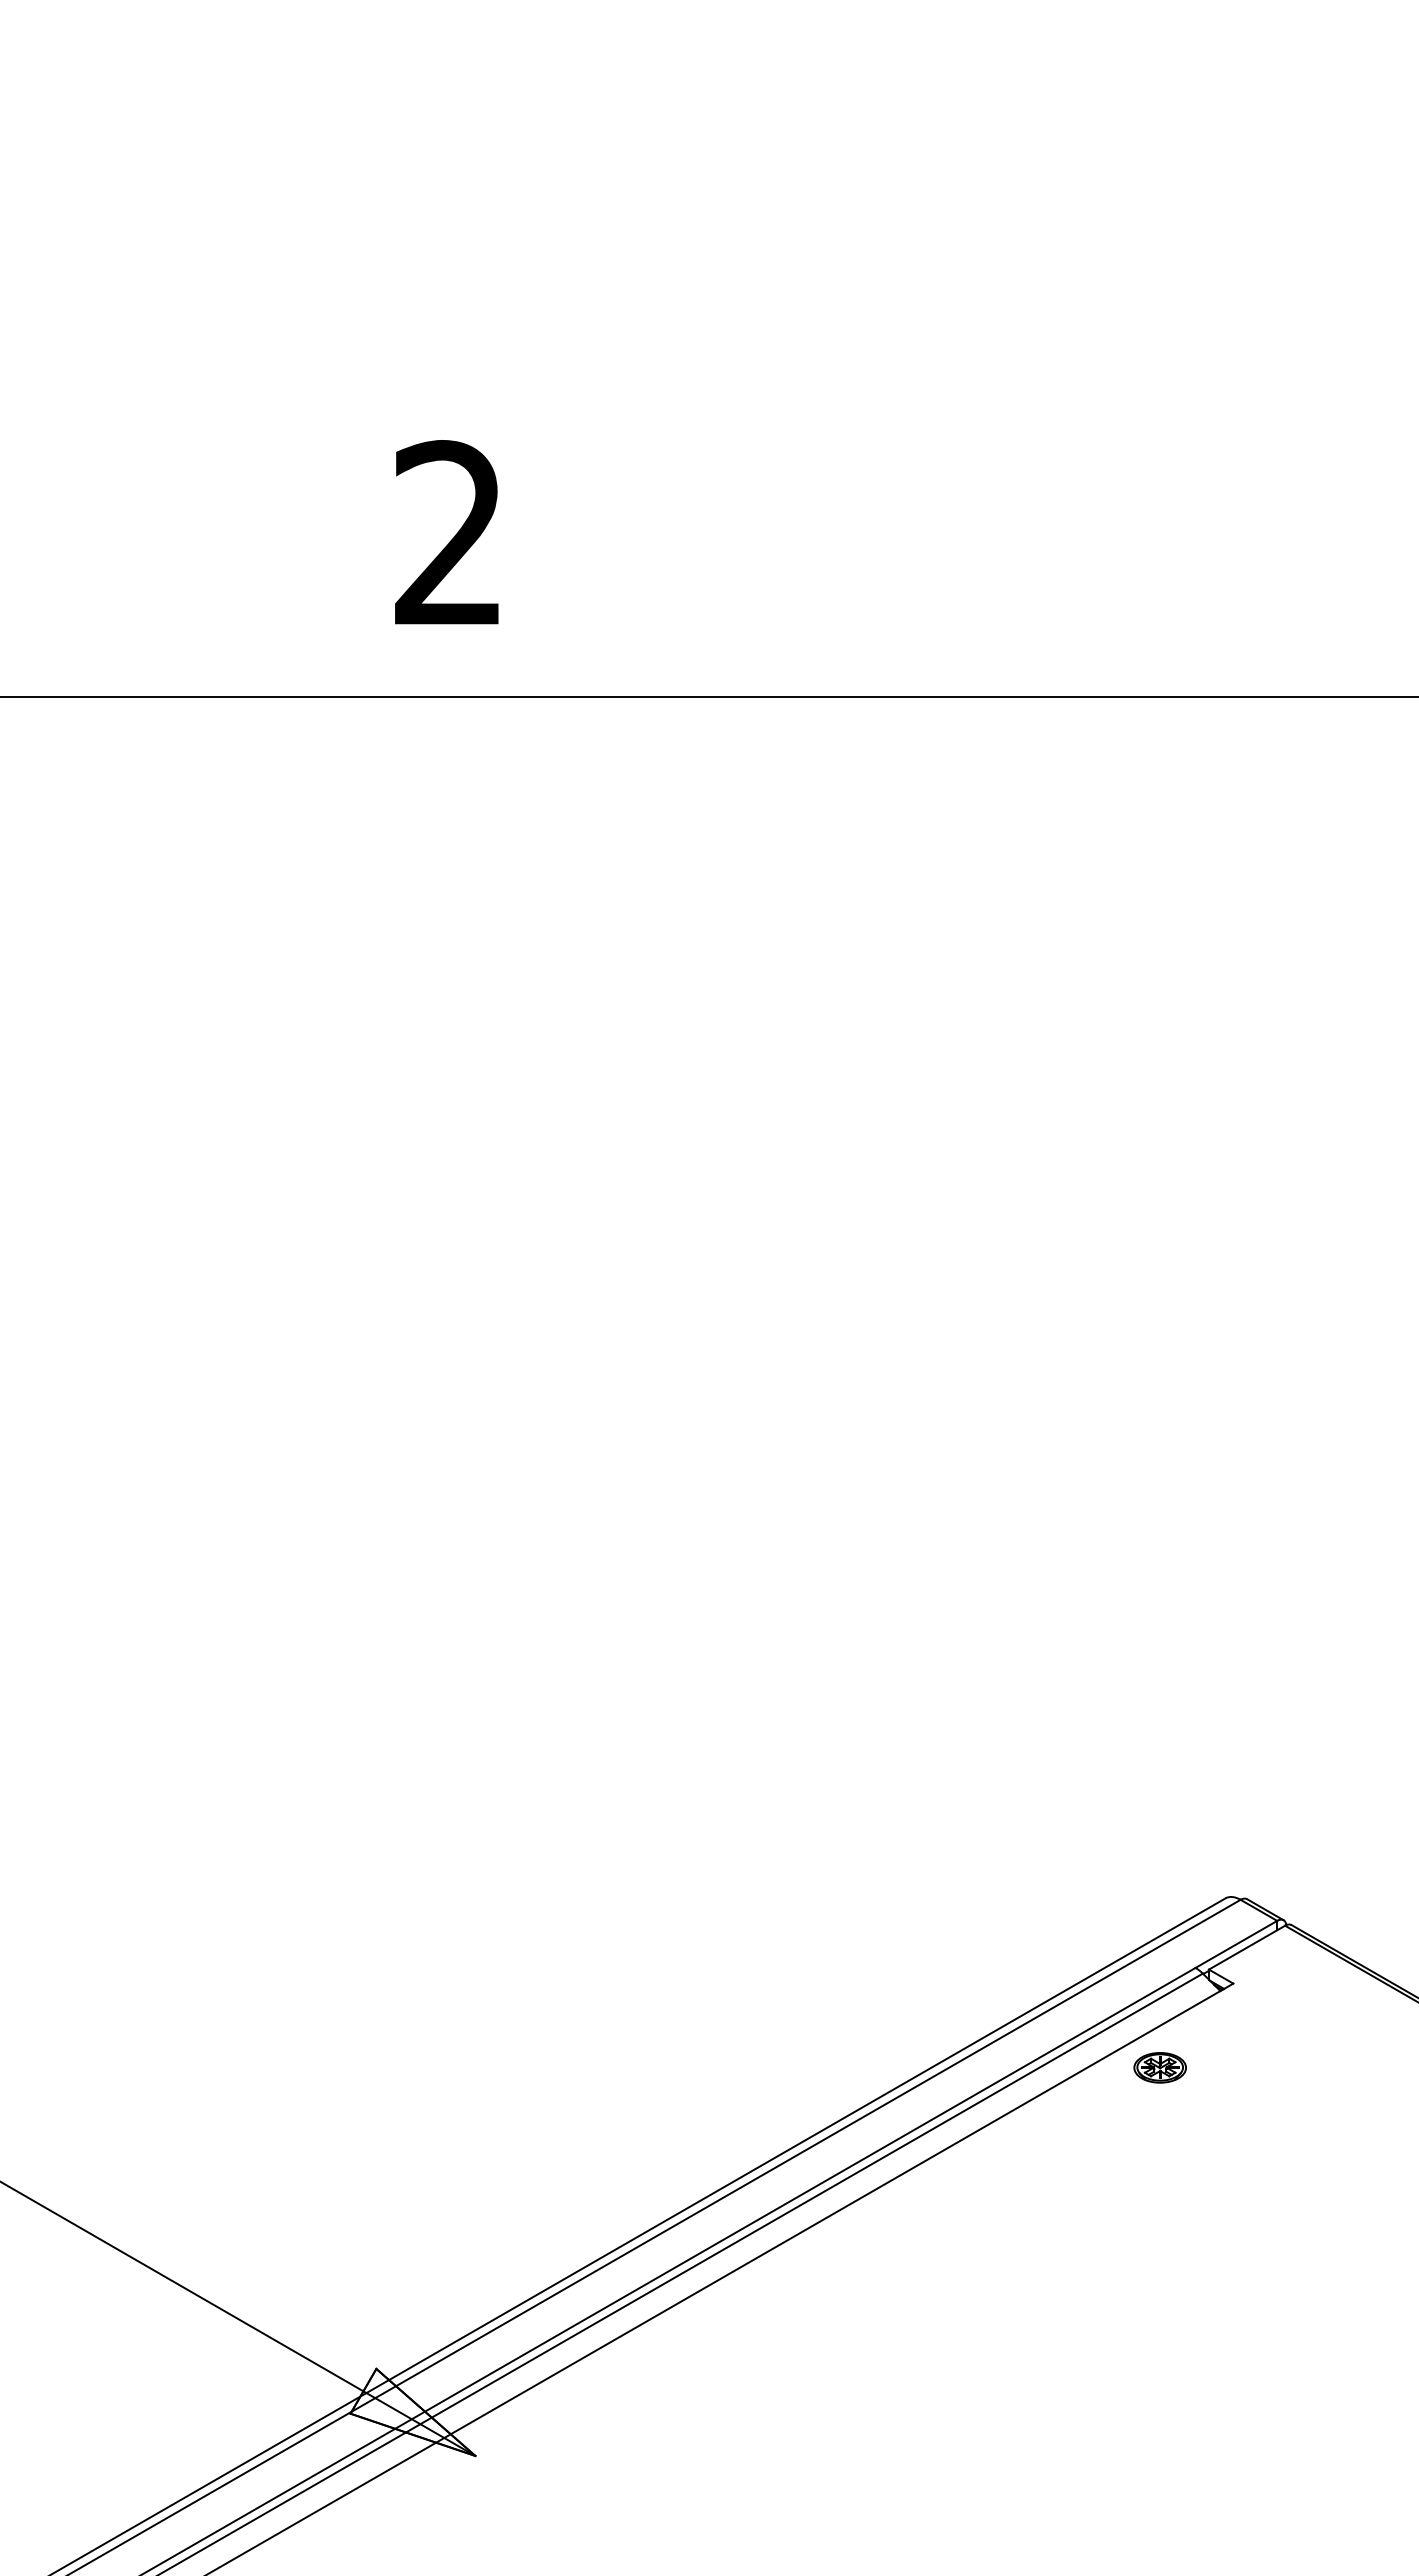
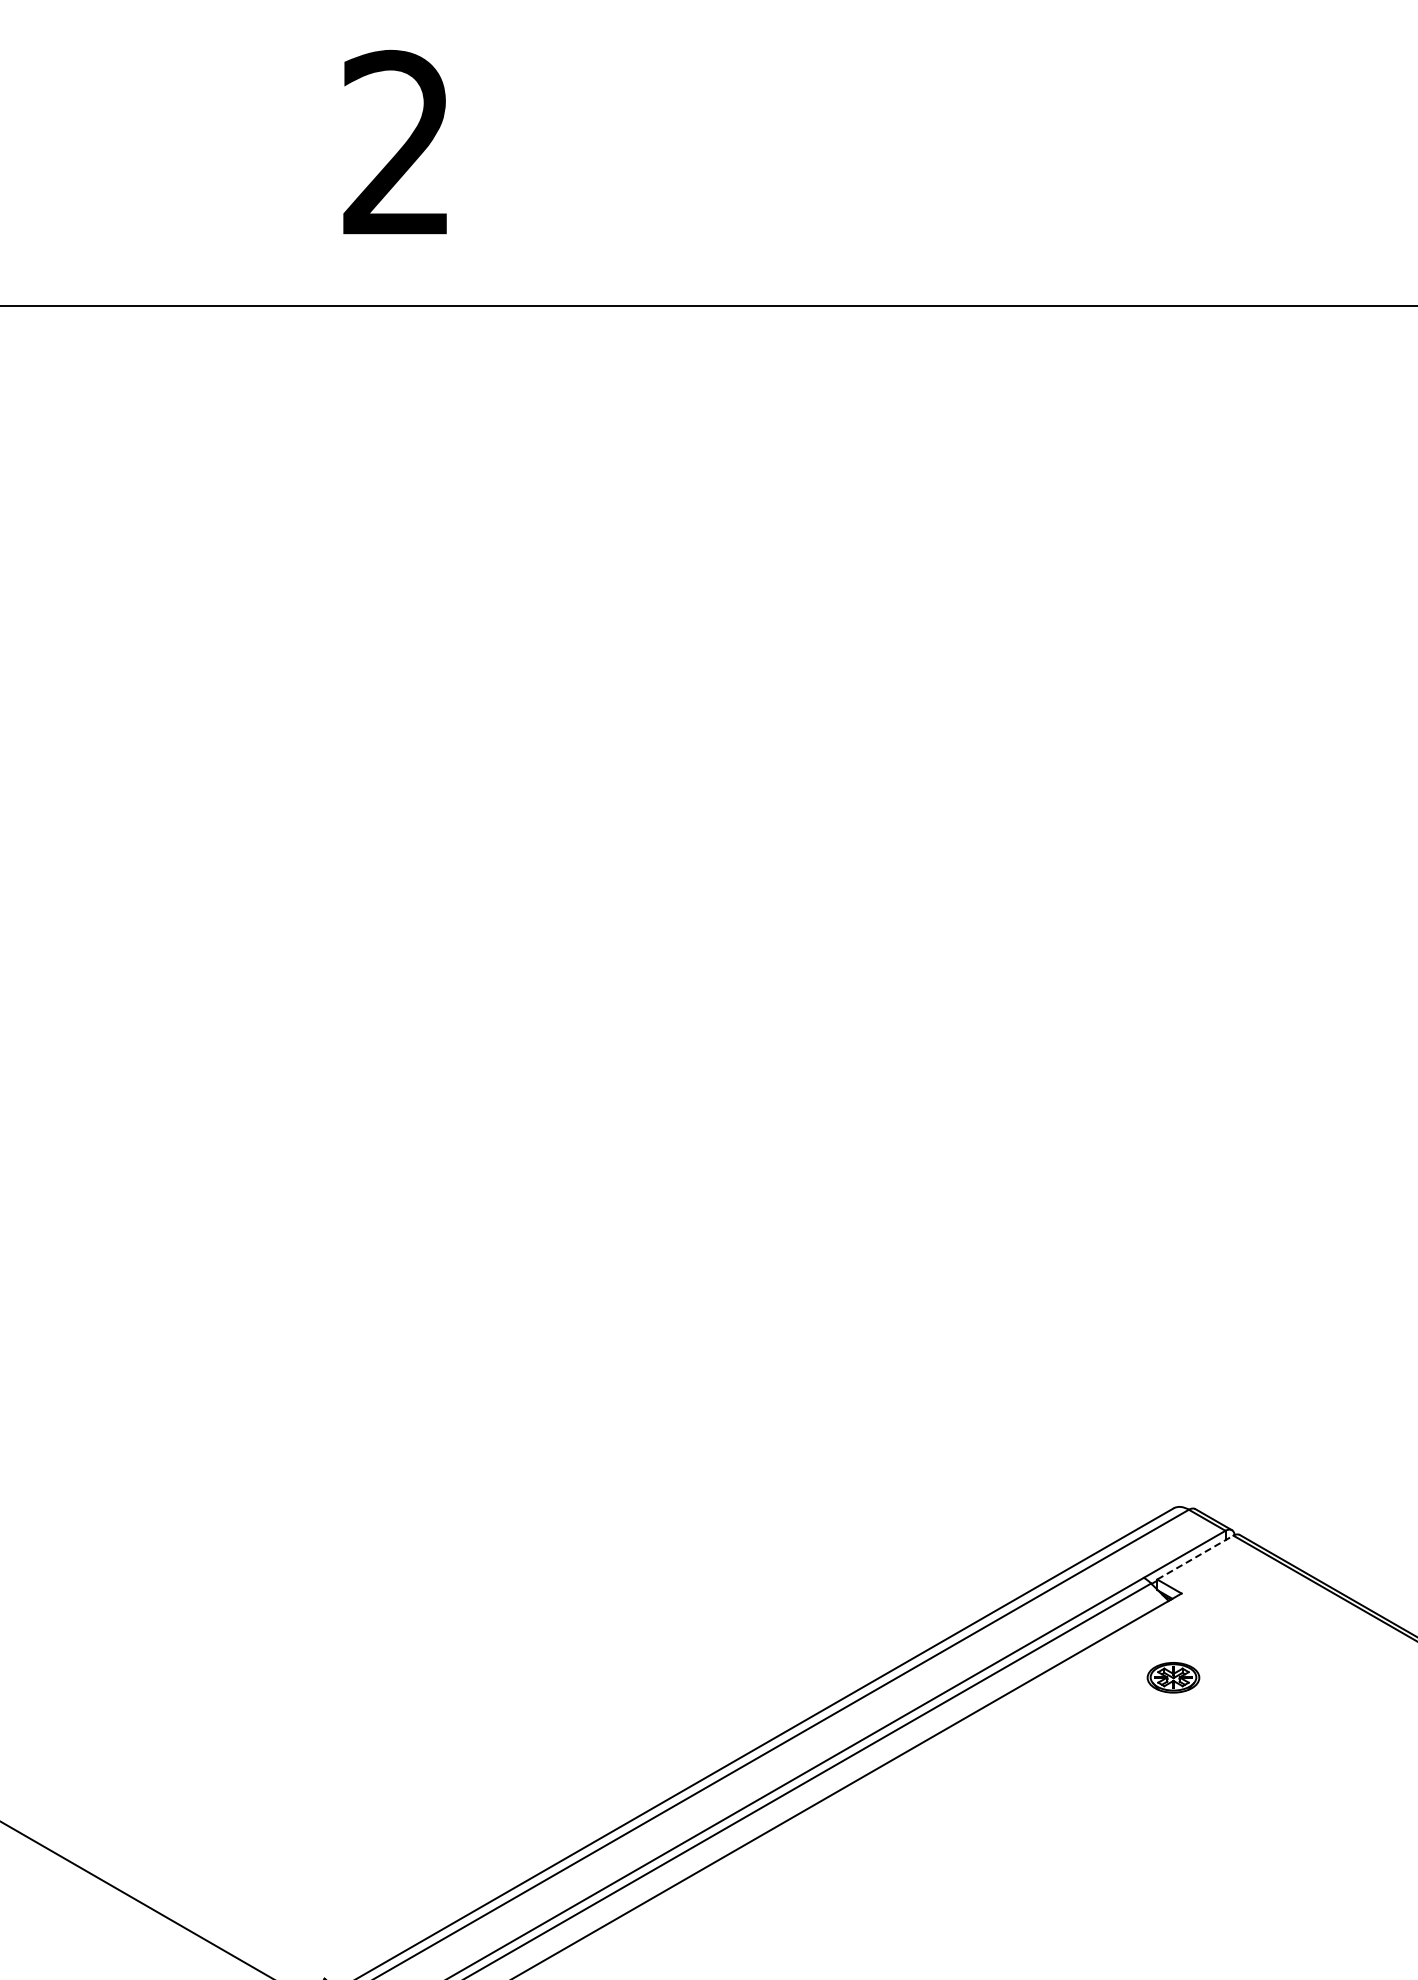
line: (1247, 1947) -> (1195, 1557), solid -> dashed
part: (1159, 2067) -> (1172, 1677), moved

